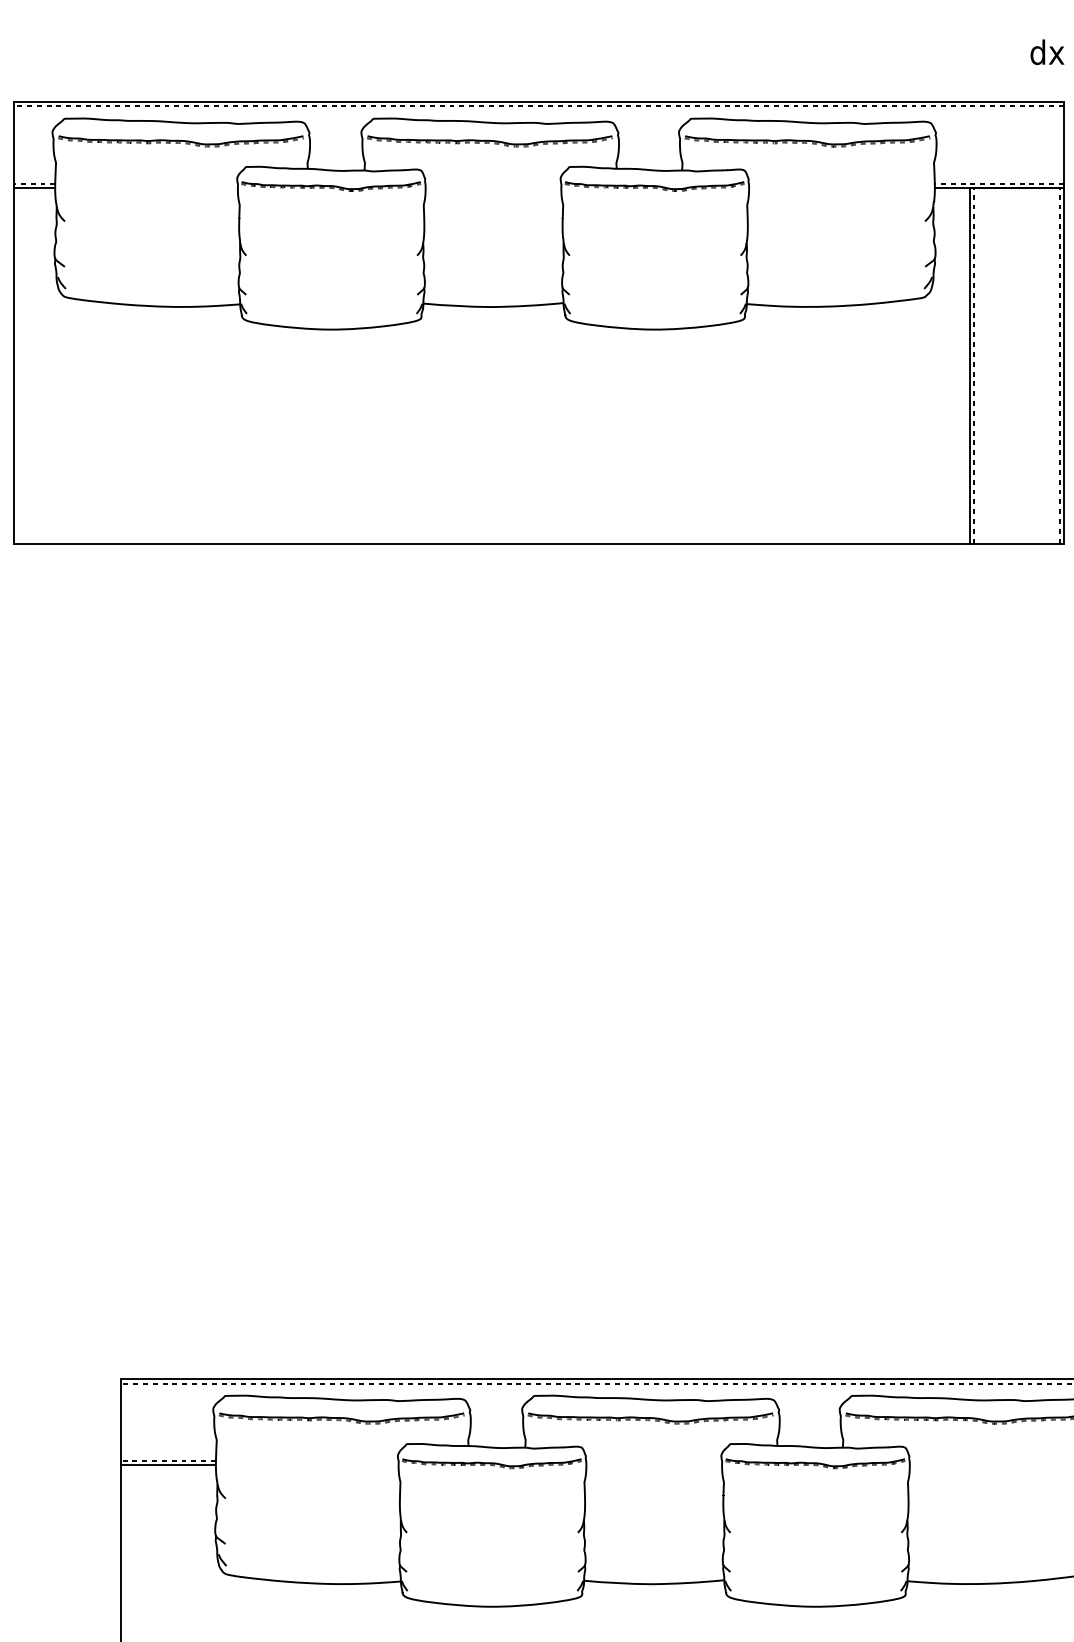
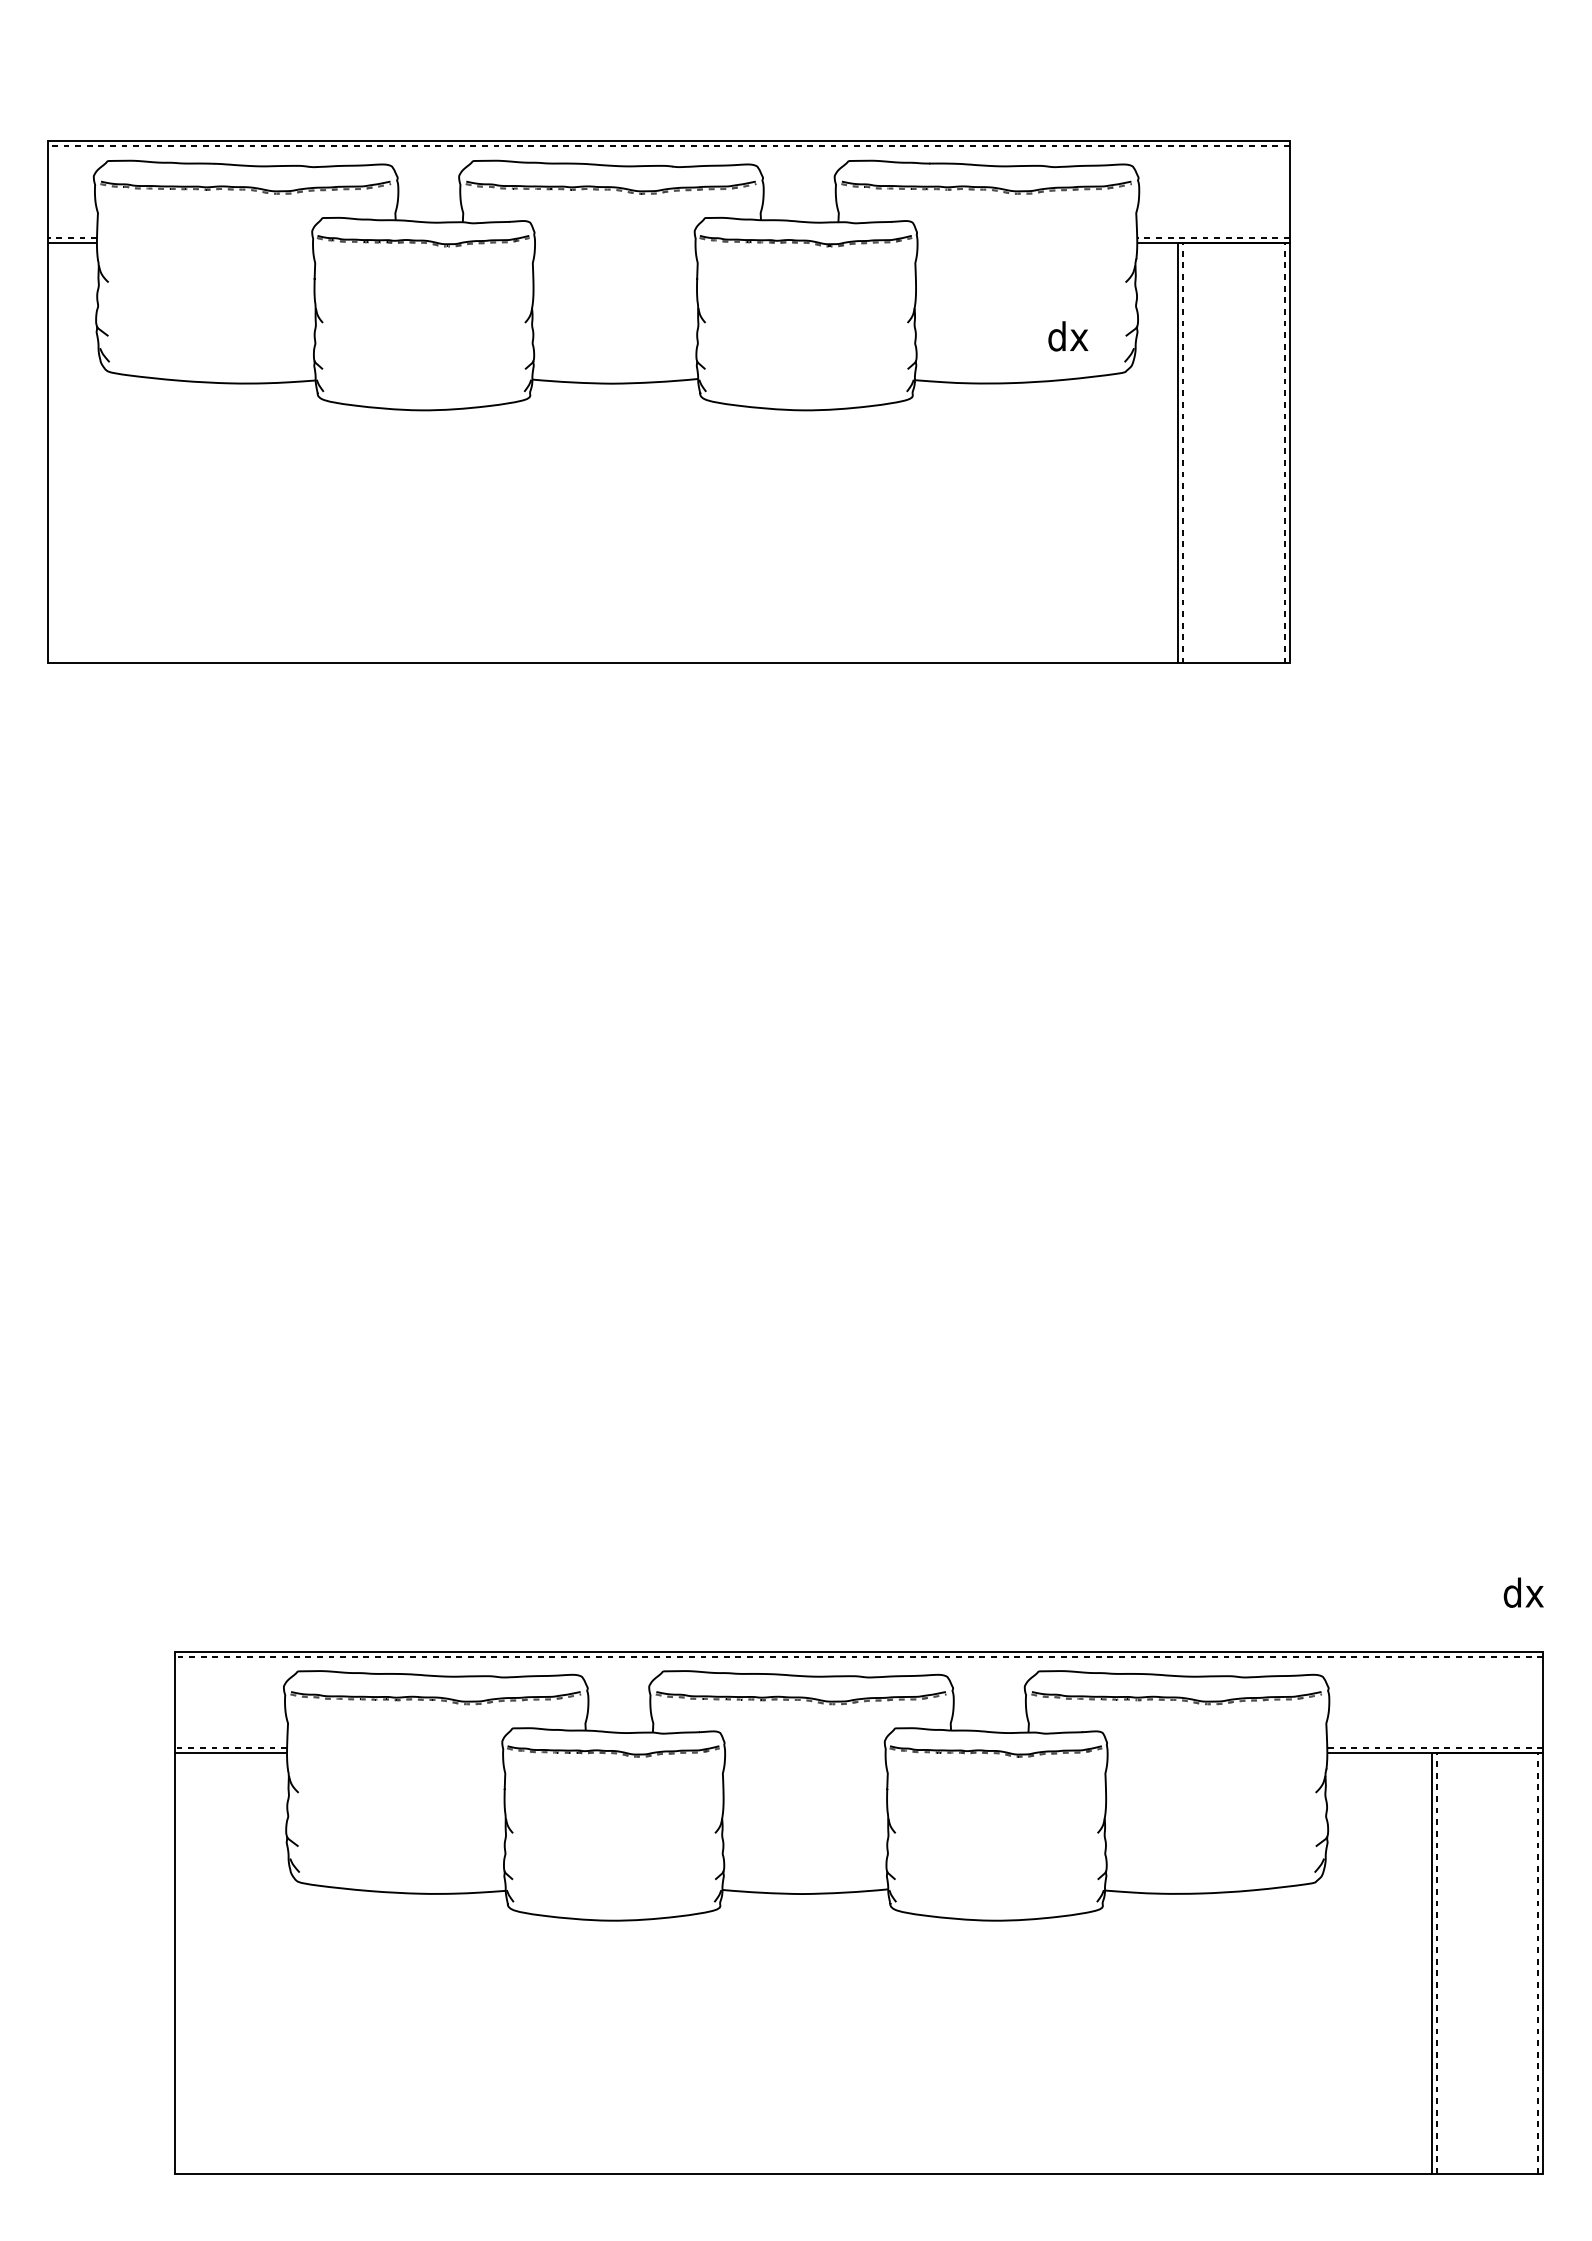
text: (1047, 52) -> (1068, 336), moved

